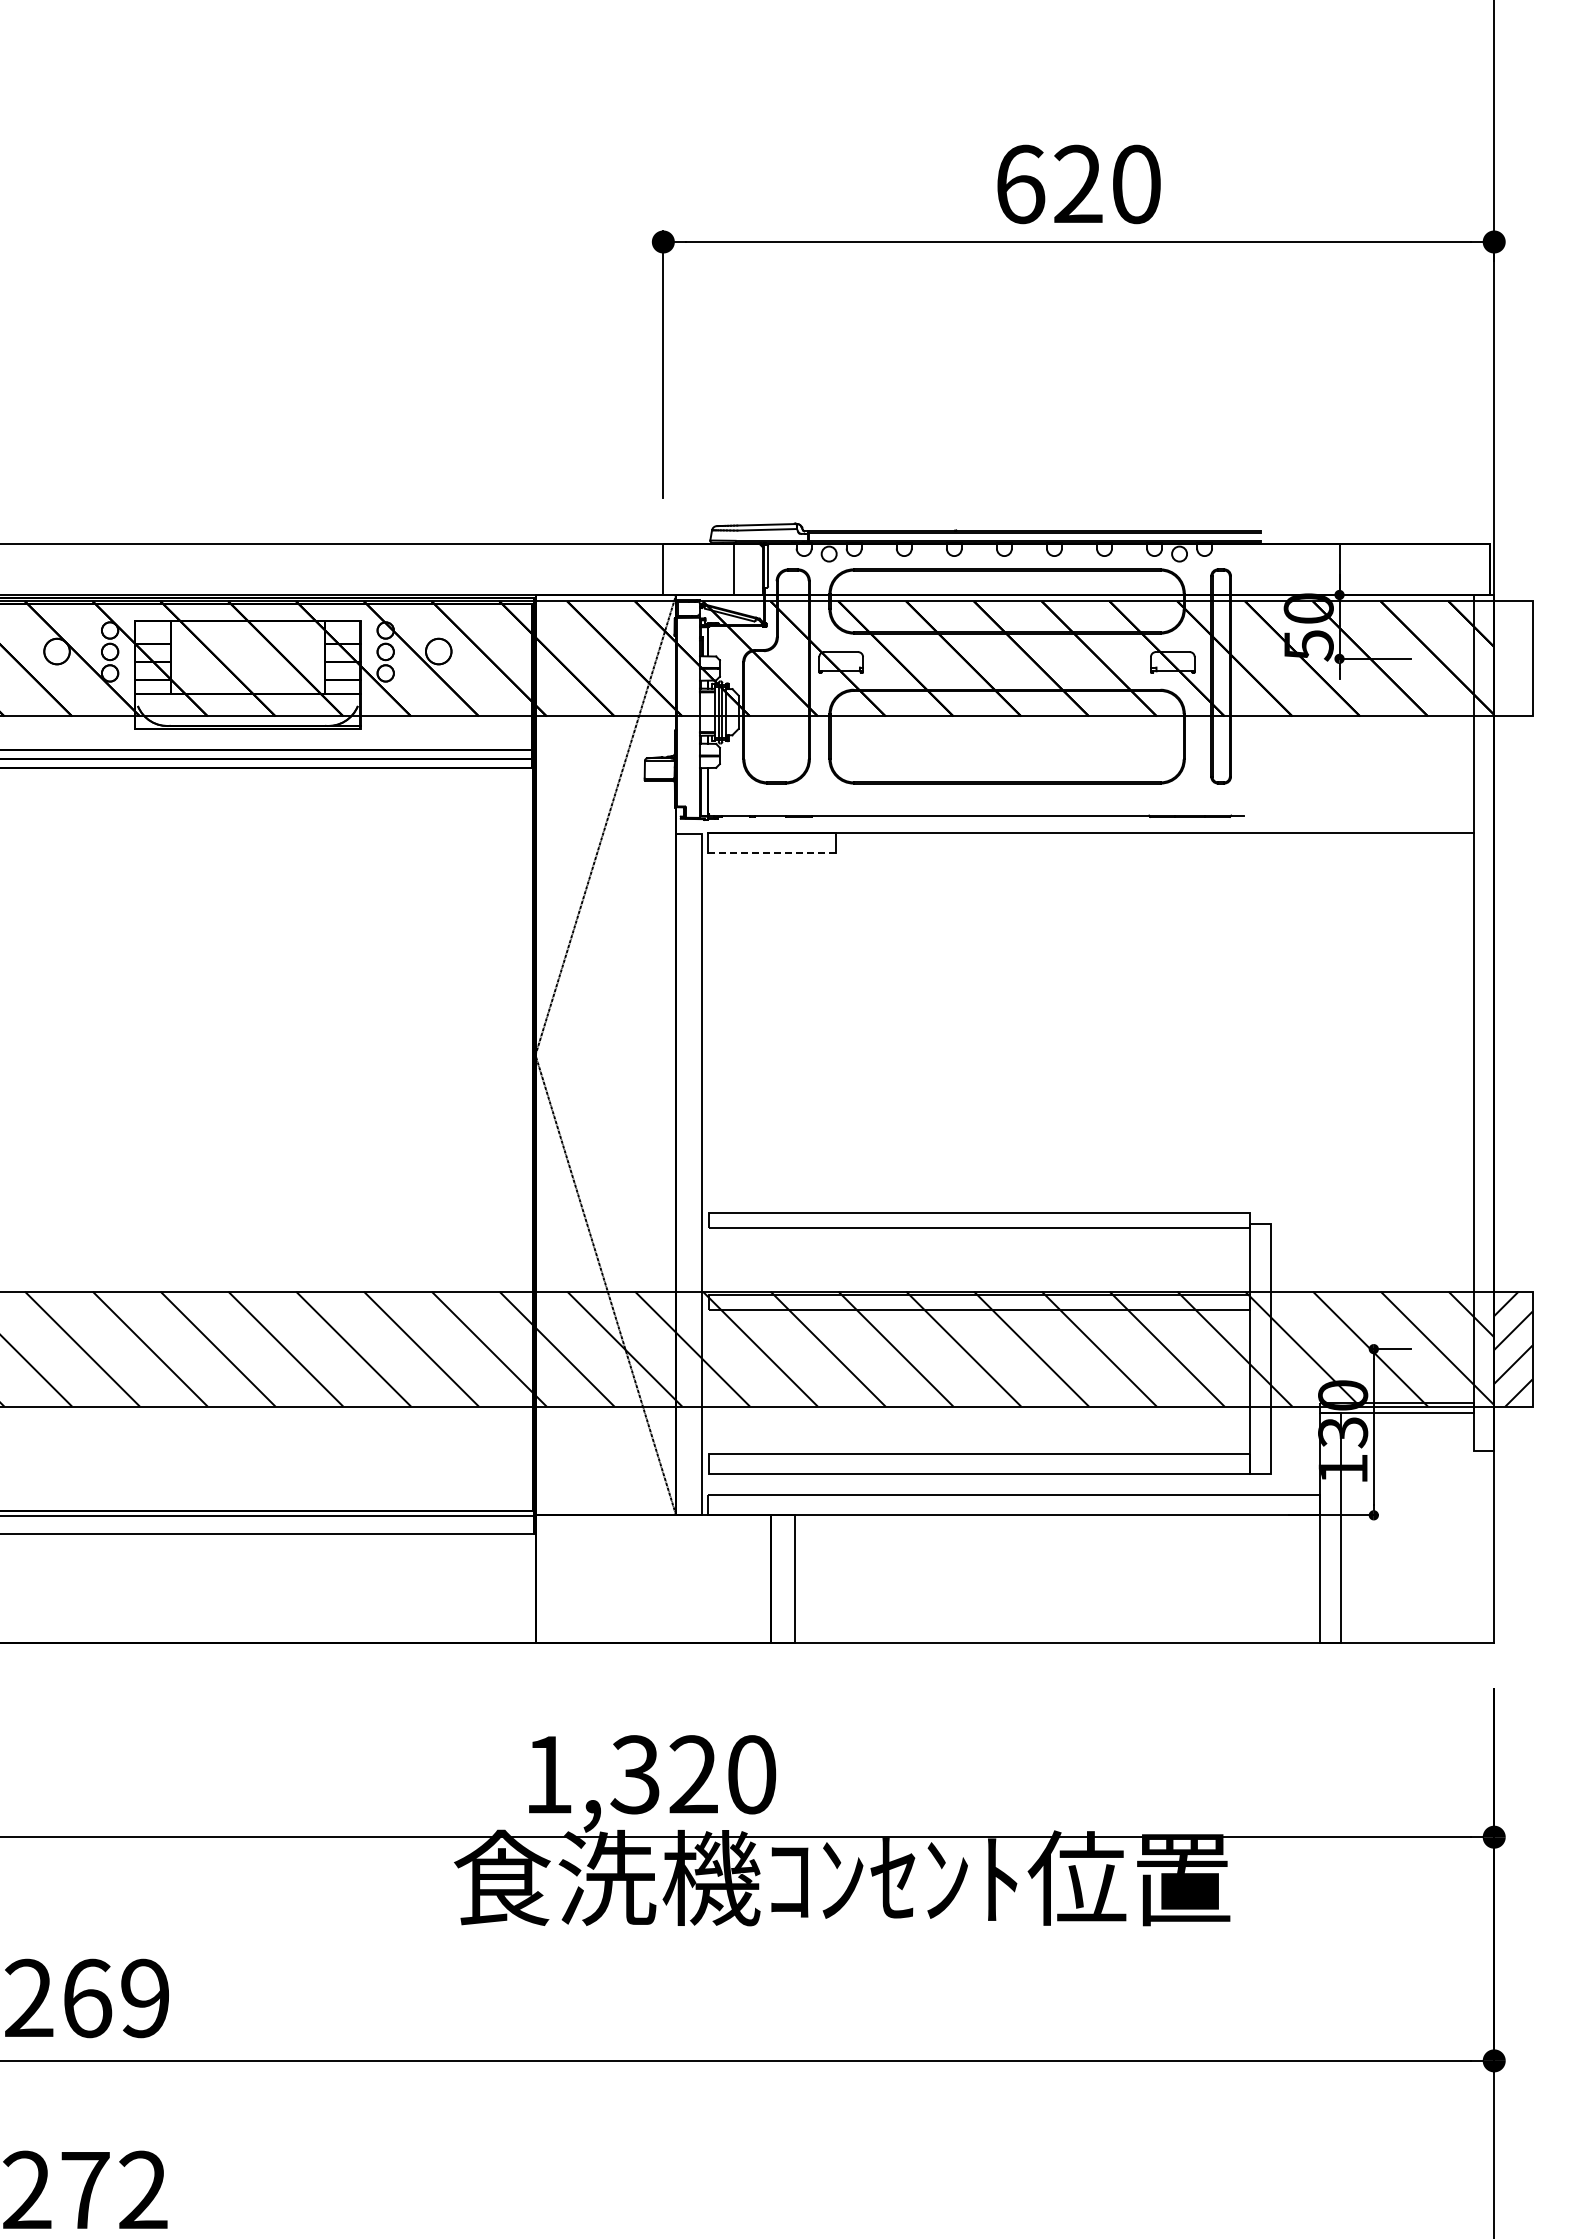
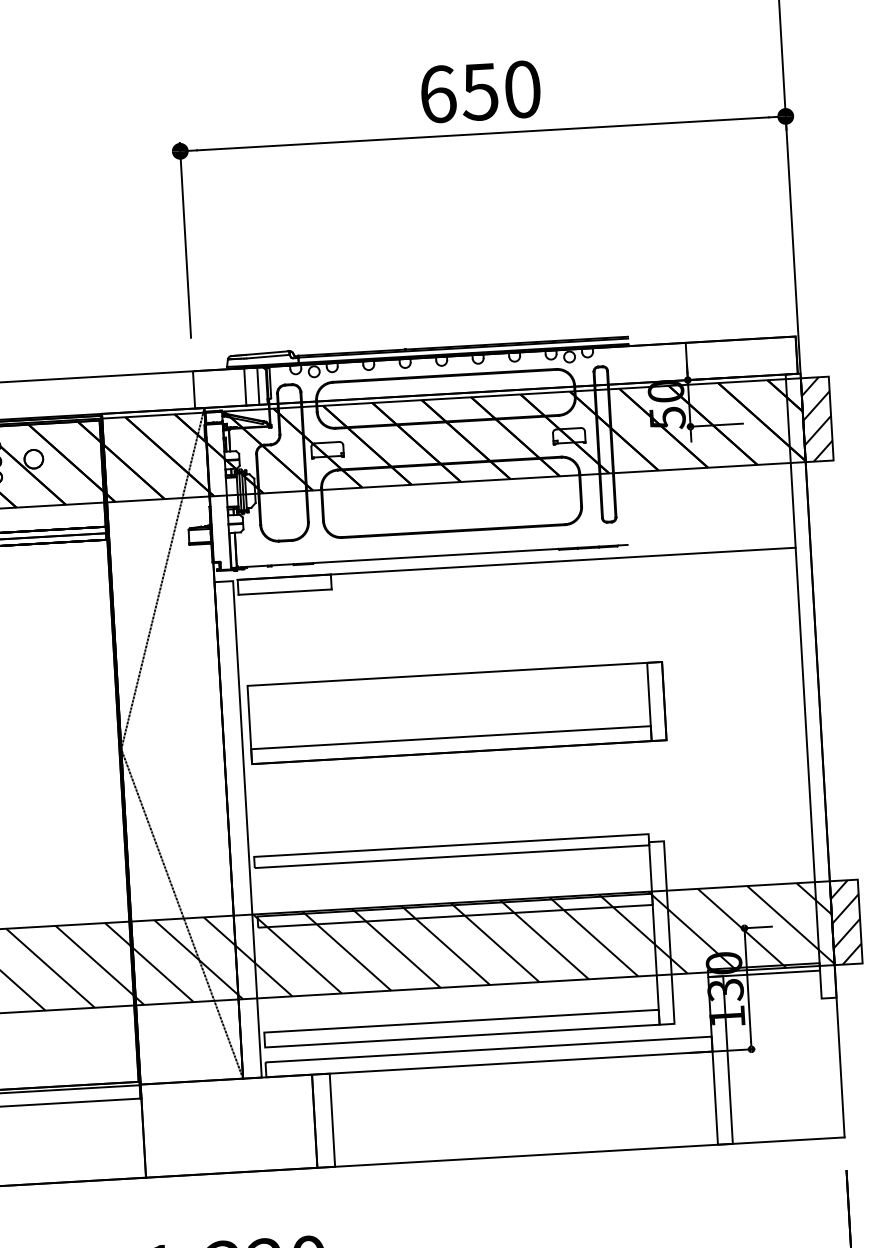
text: (1077, 184) -> (479, 92), 620 -> 650
line: (751, 568) -> (258, 385), added
hatch: (1513, 658) -> (817, 419), added
line: (772, 853) -> (285, 592), dashed -> solid
part: (997, 1031) -> (456, 712), added

